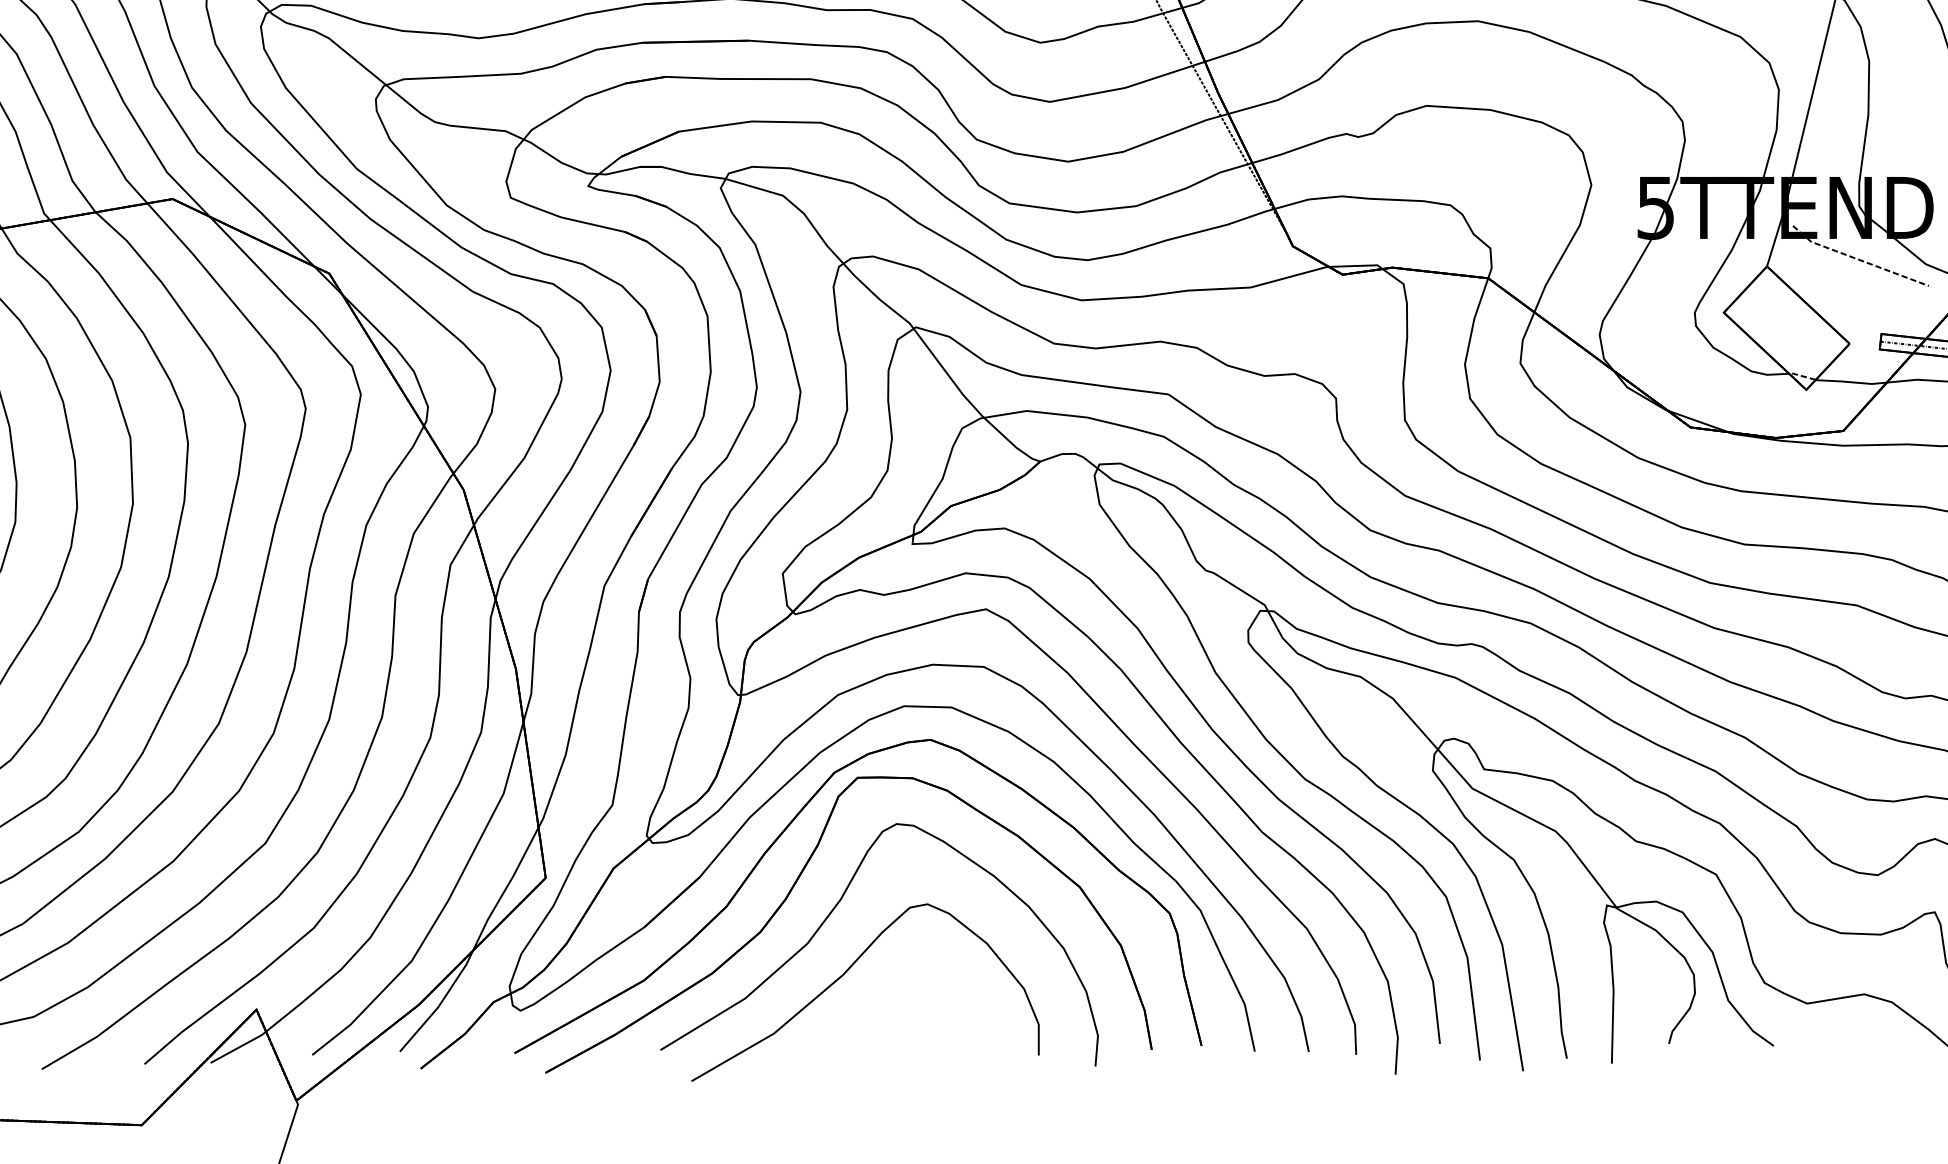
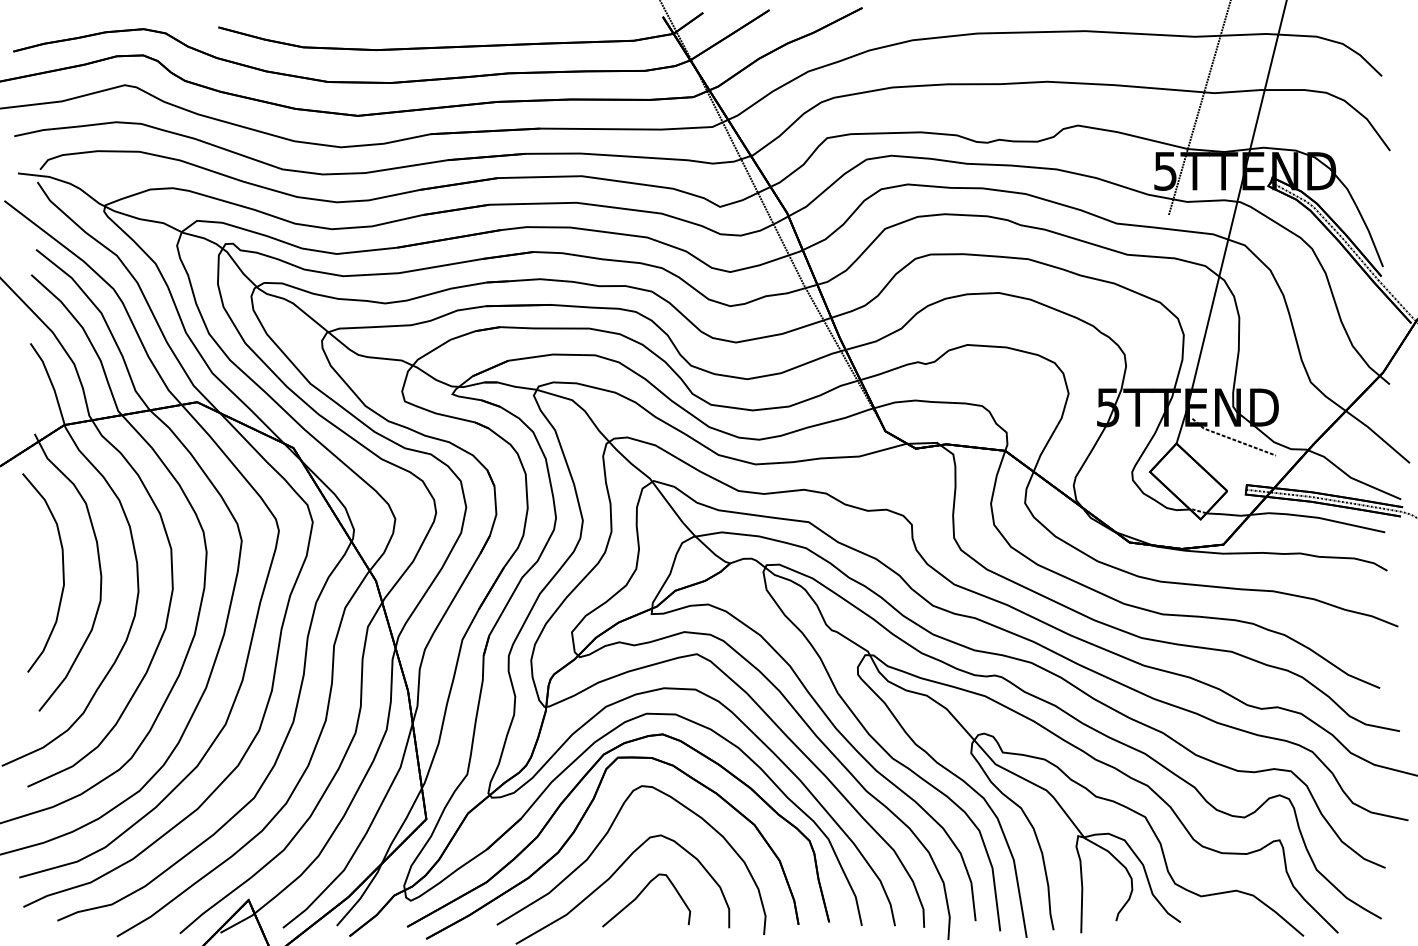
curve: (894, 1000) -> (640, 894), added

